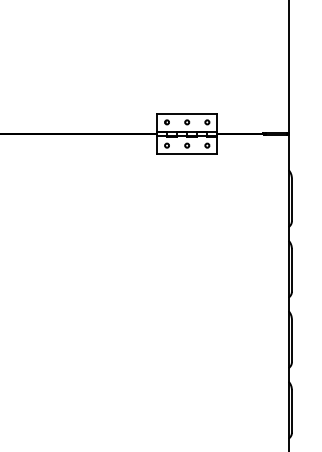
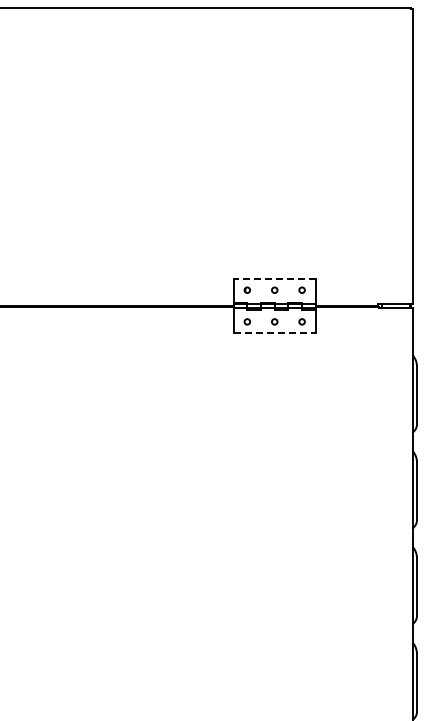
line: (187, 113) -> (274, 278), solid -> dashed
line: (187, 154) -> (275, 333), solid -> dashed

